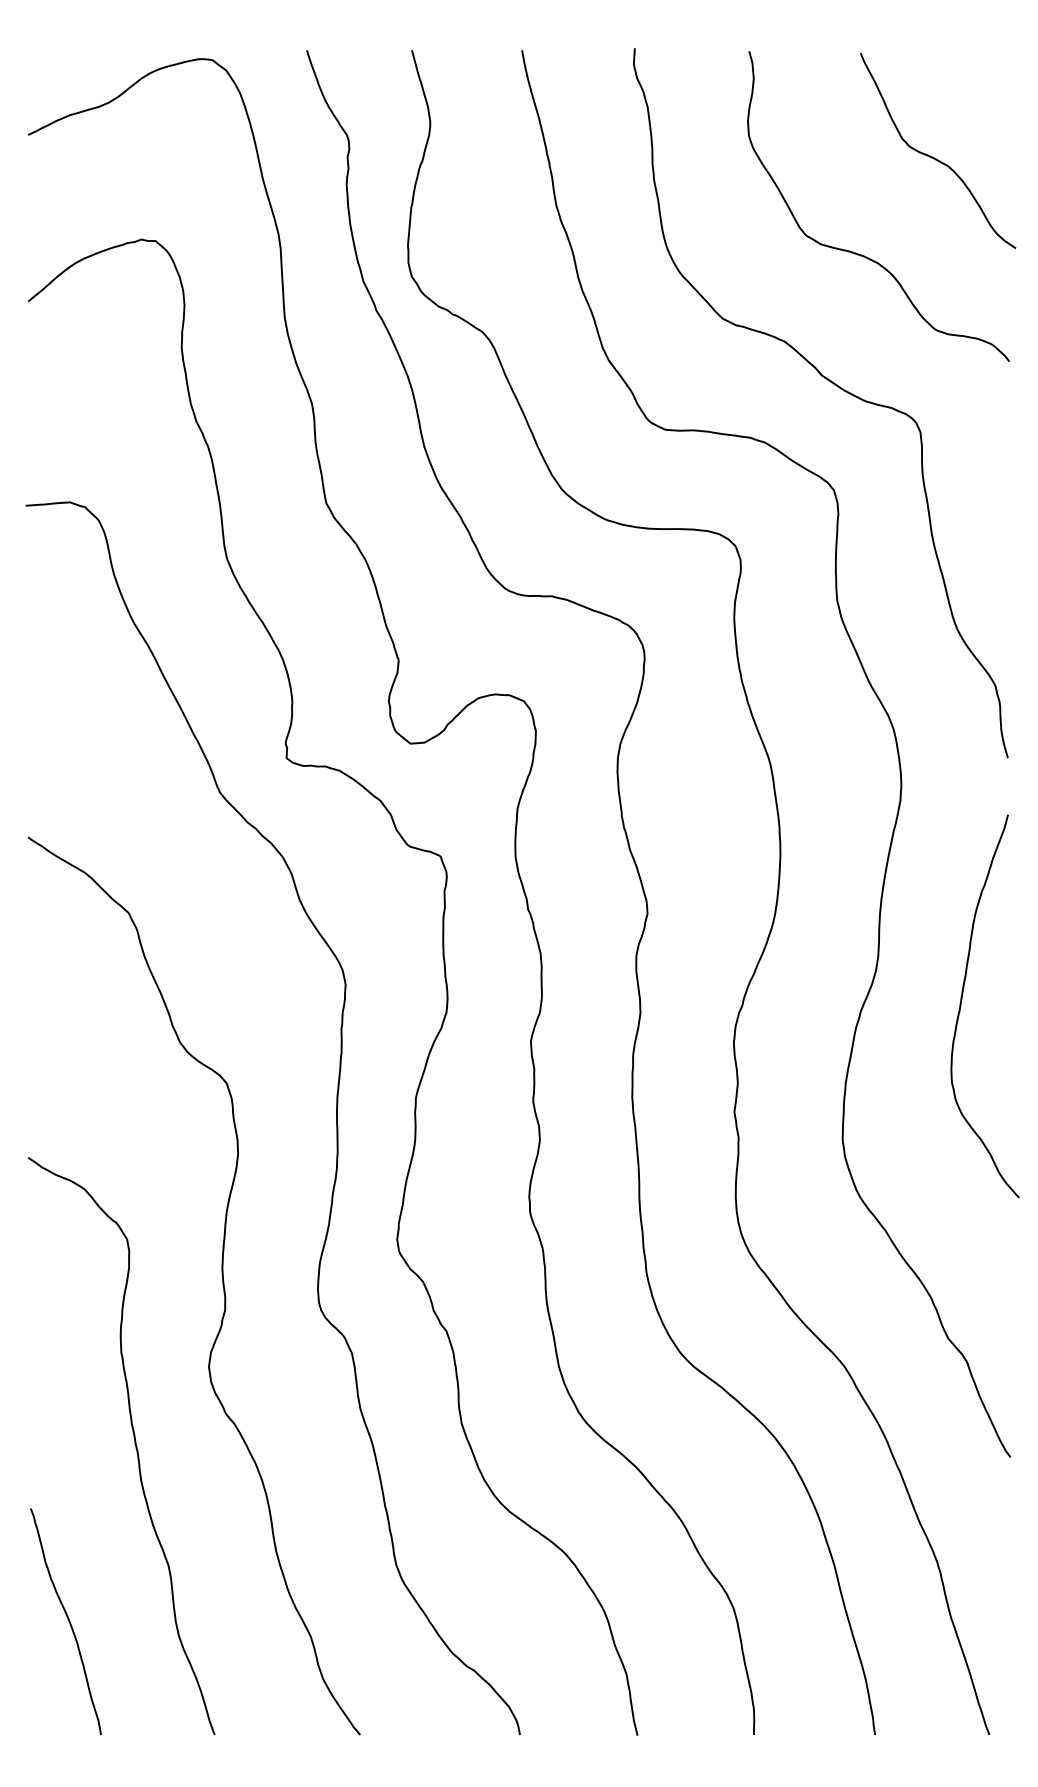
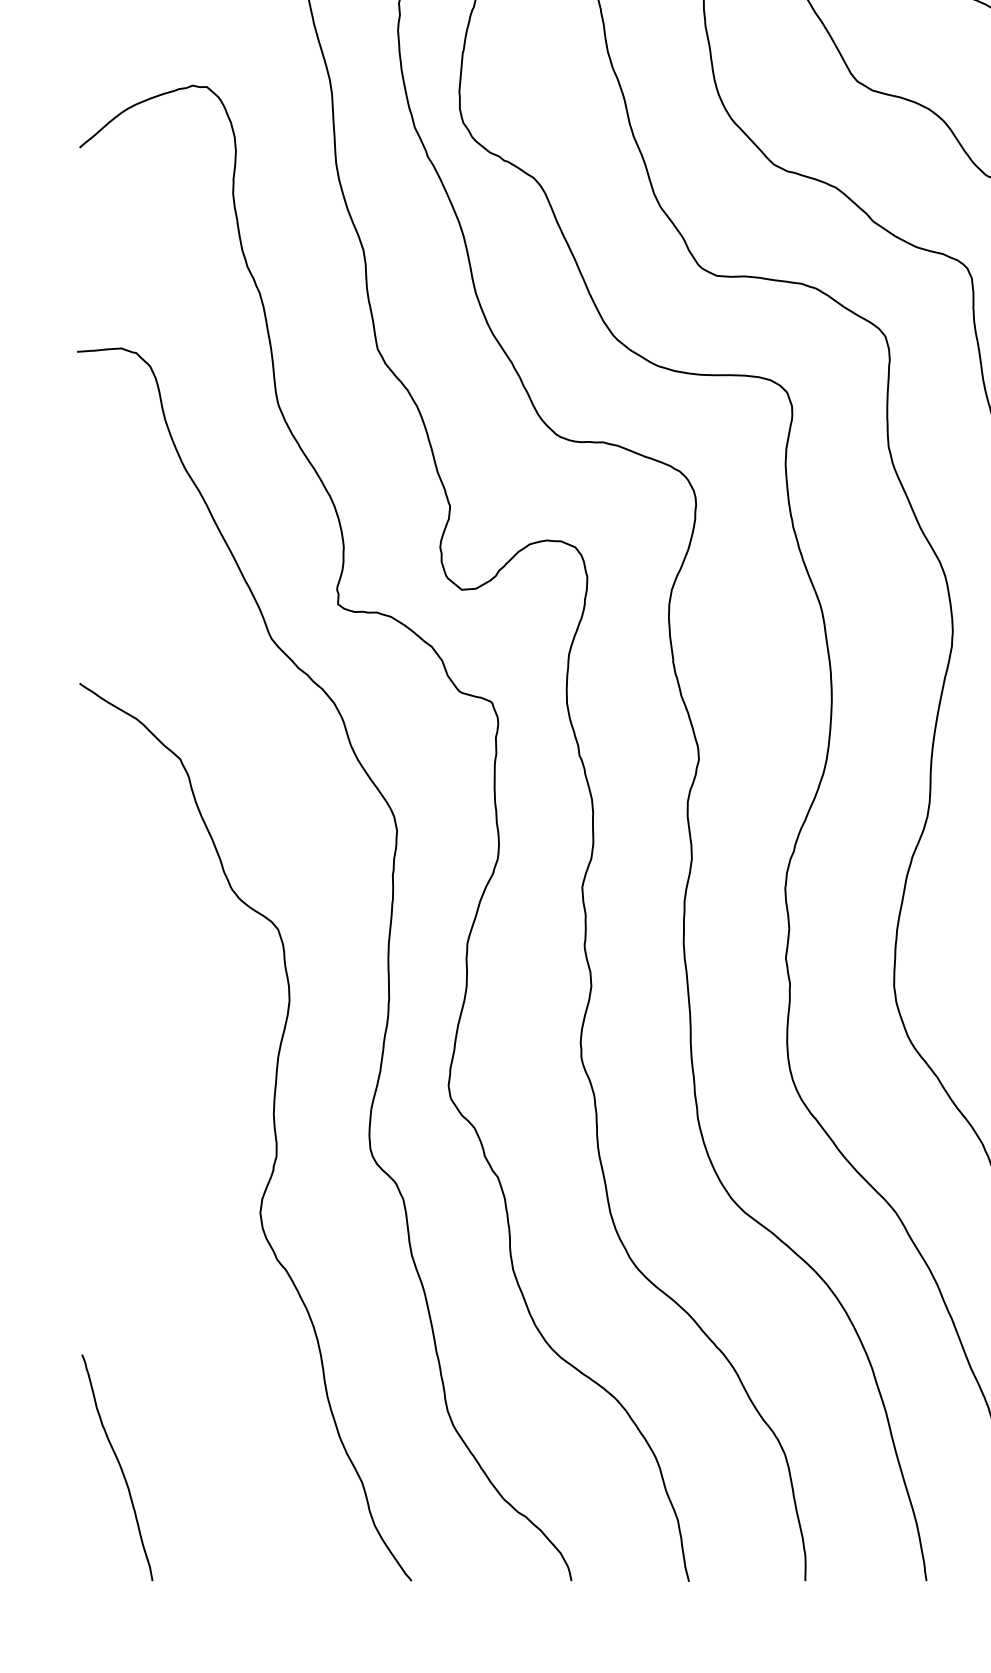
curve: (134, 1444) -> (185, 1290), removed

